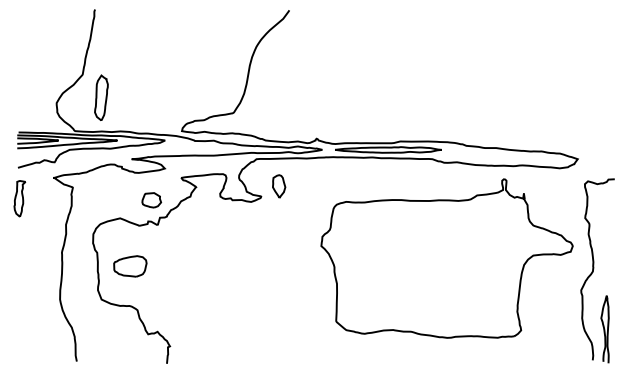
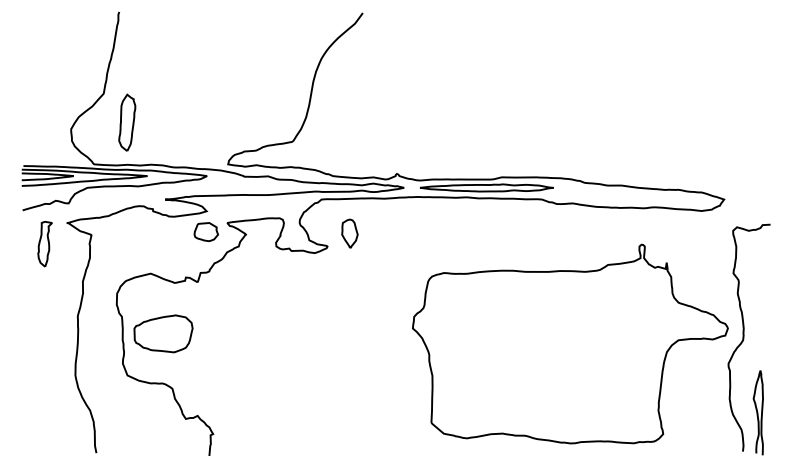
part: (19, 198) -> (44, 243), moved
part: (151, 200) -> (205, 232), moved
part: (447, 258) -> (570, 343), moved
part: (130, 266) -> (163, 333), size x1.43

